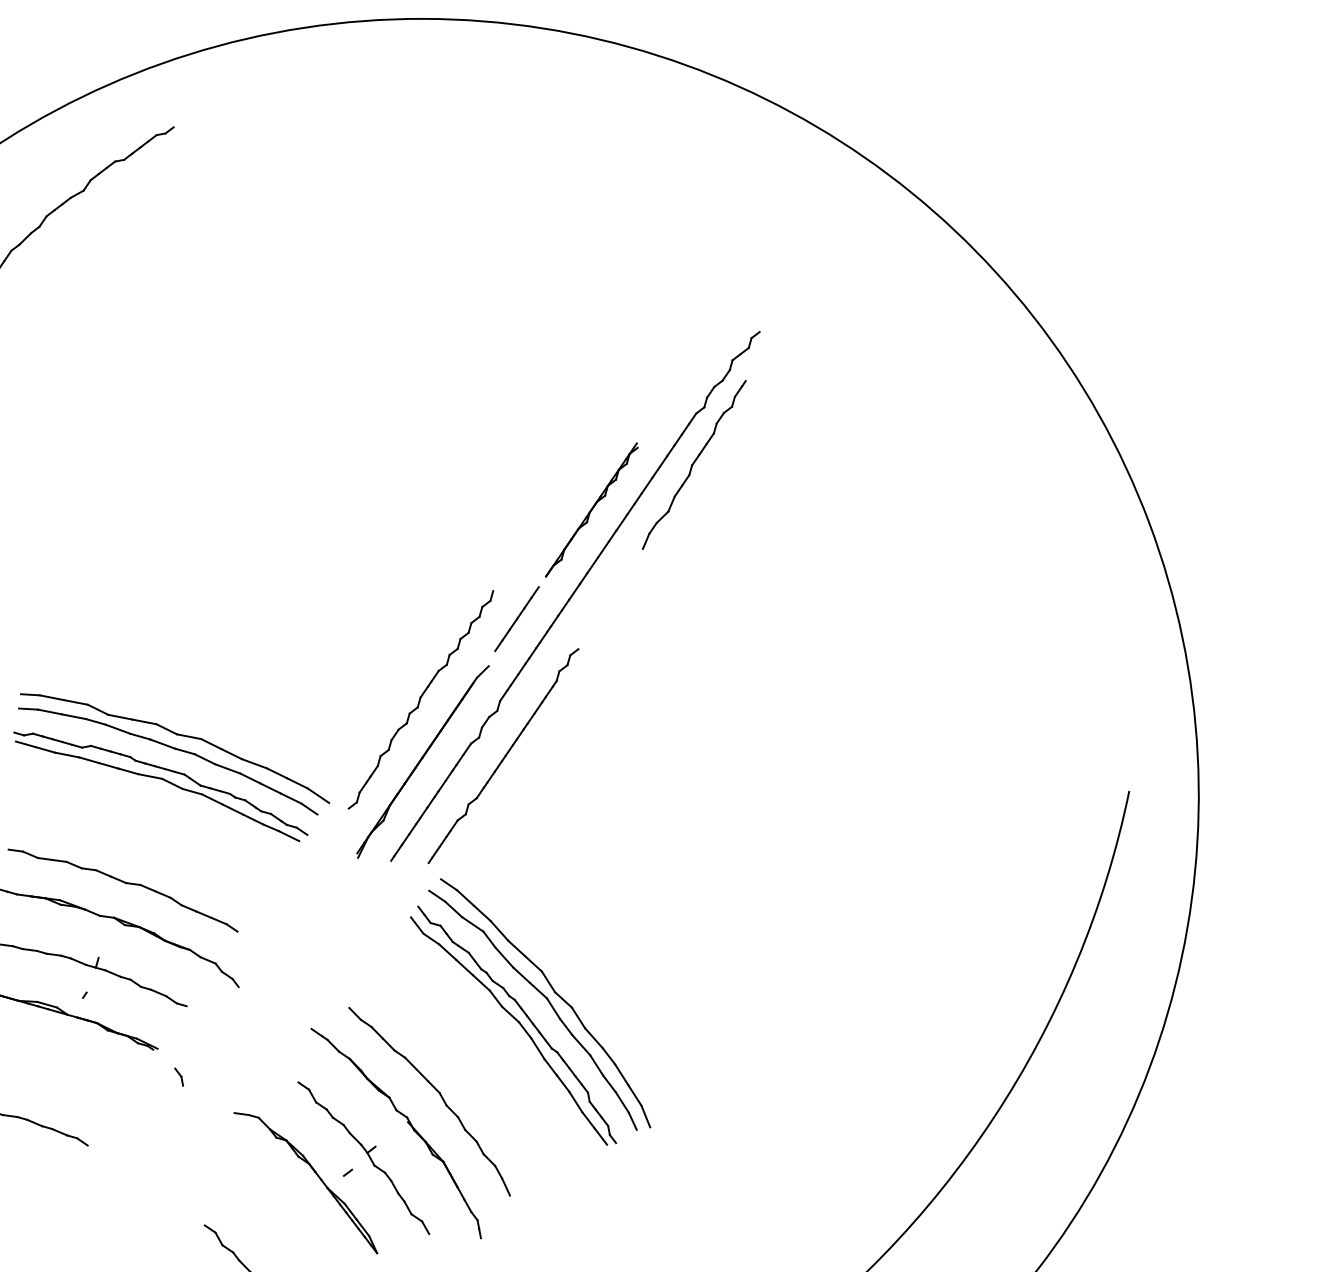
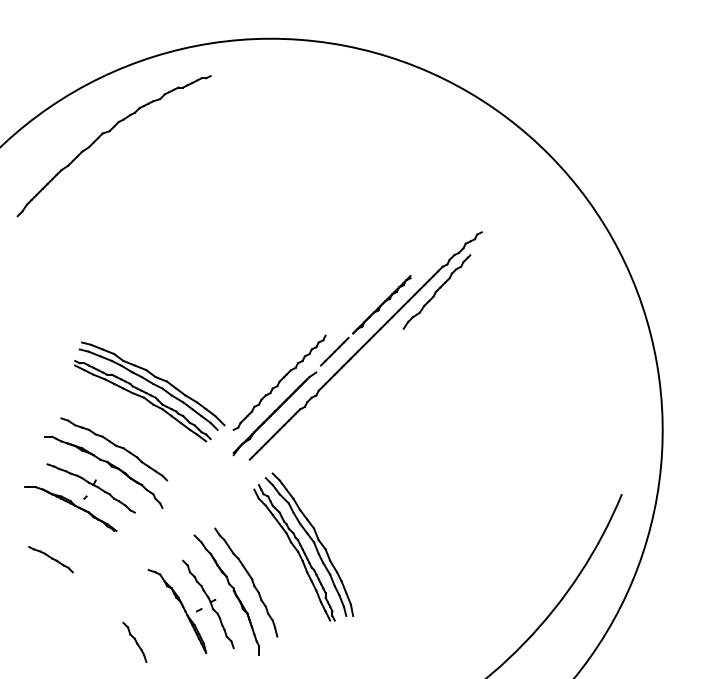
part: (504, 756) -> (315, 418), removed
part: (178, 1076) -> (124, 546), removed

